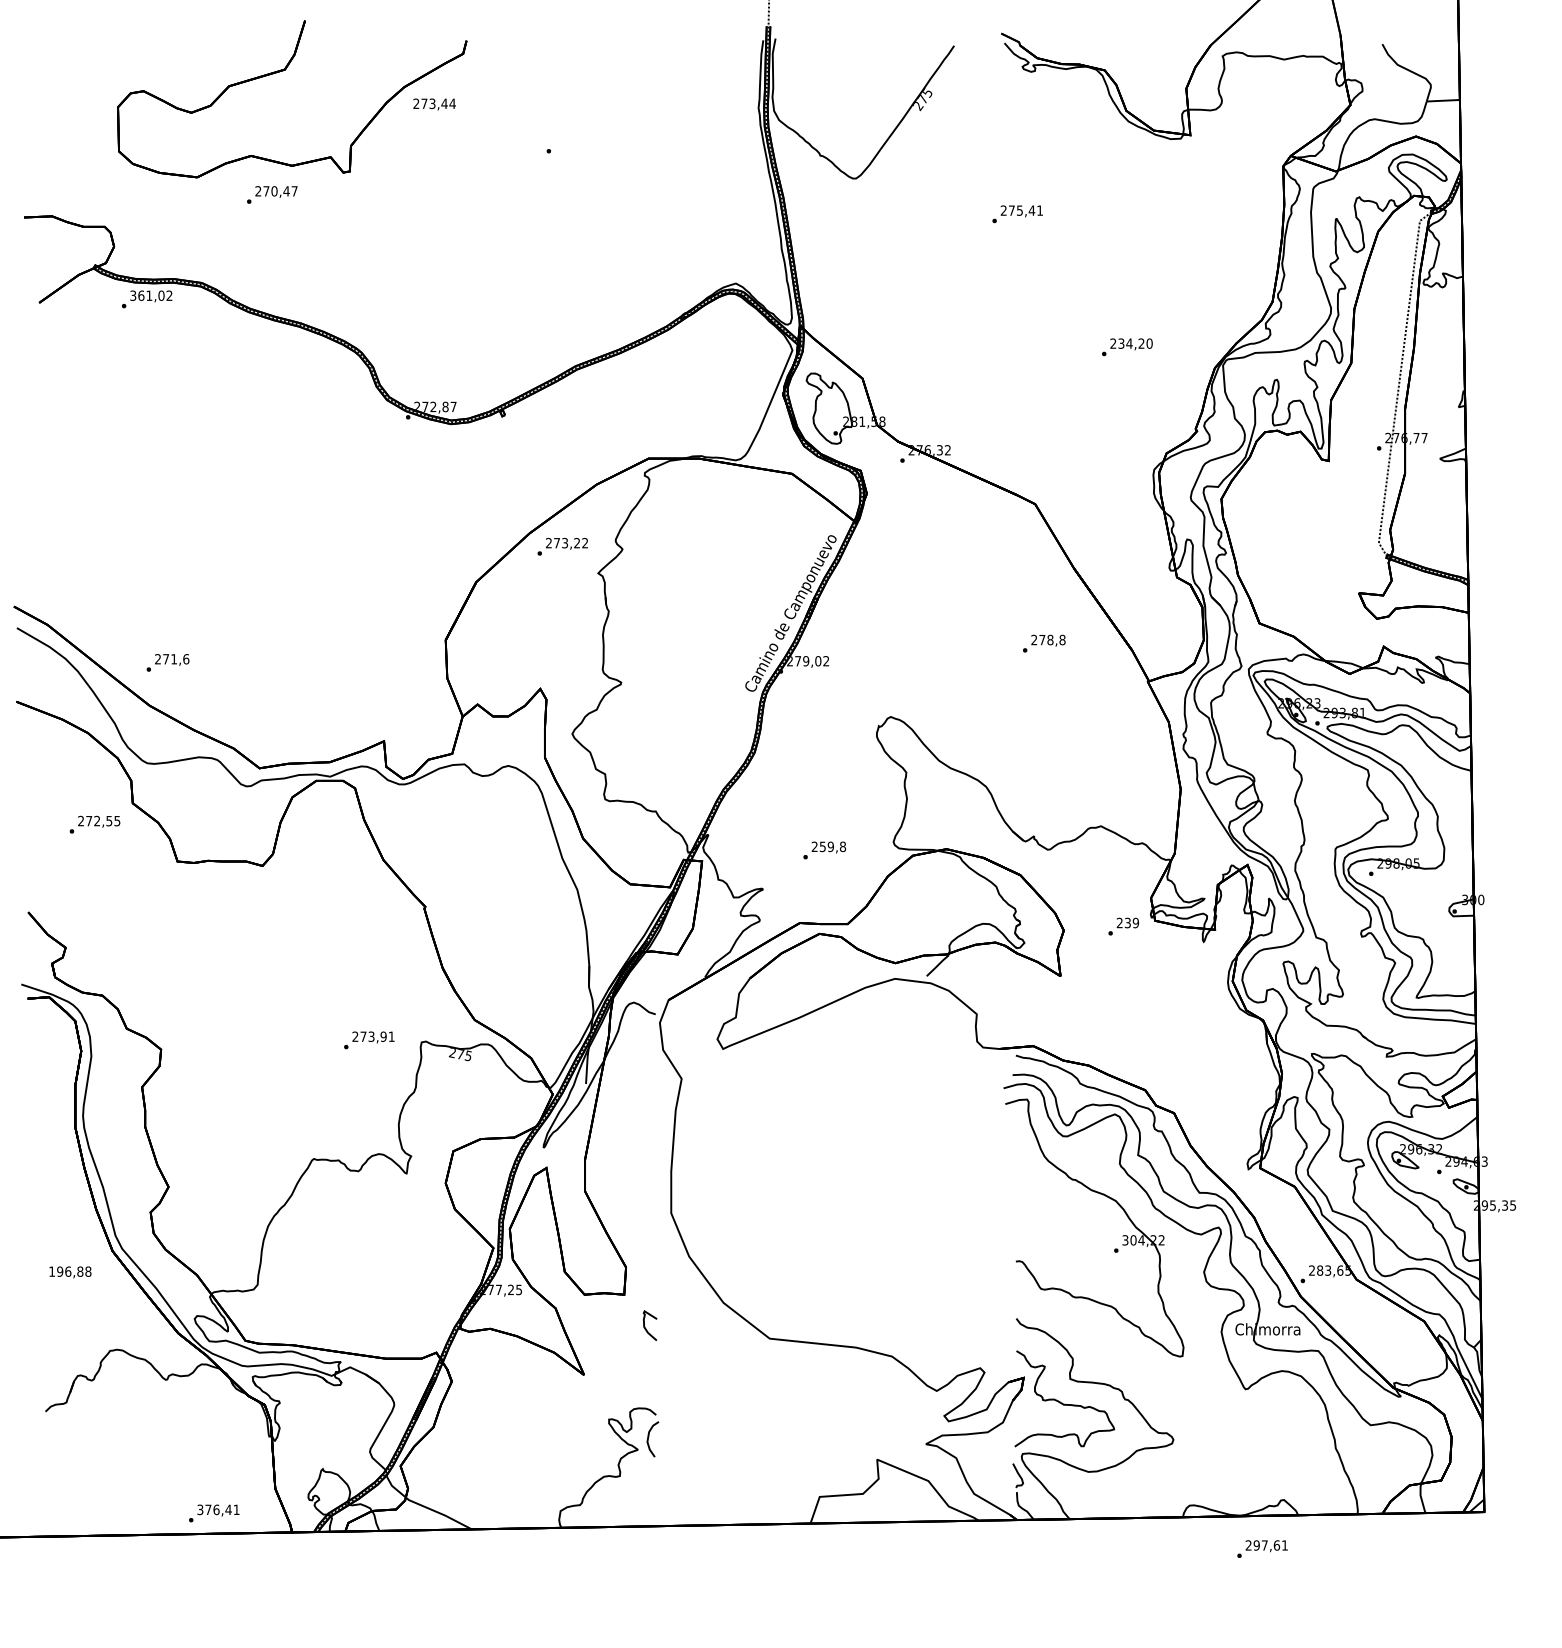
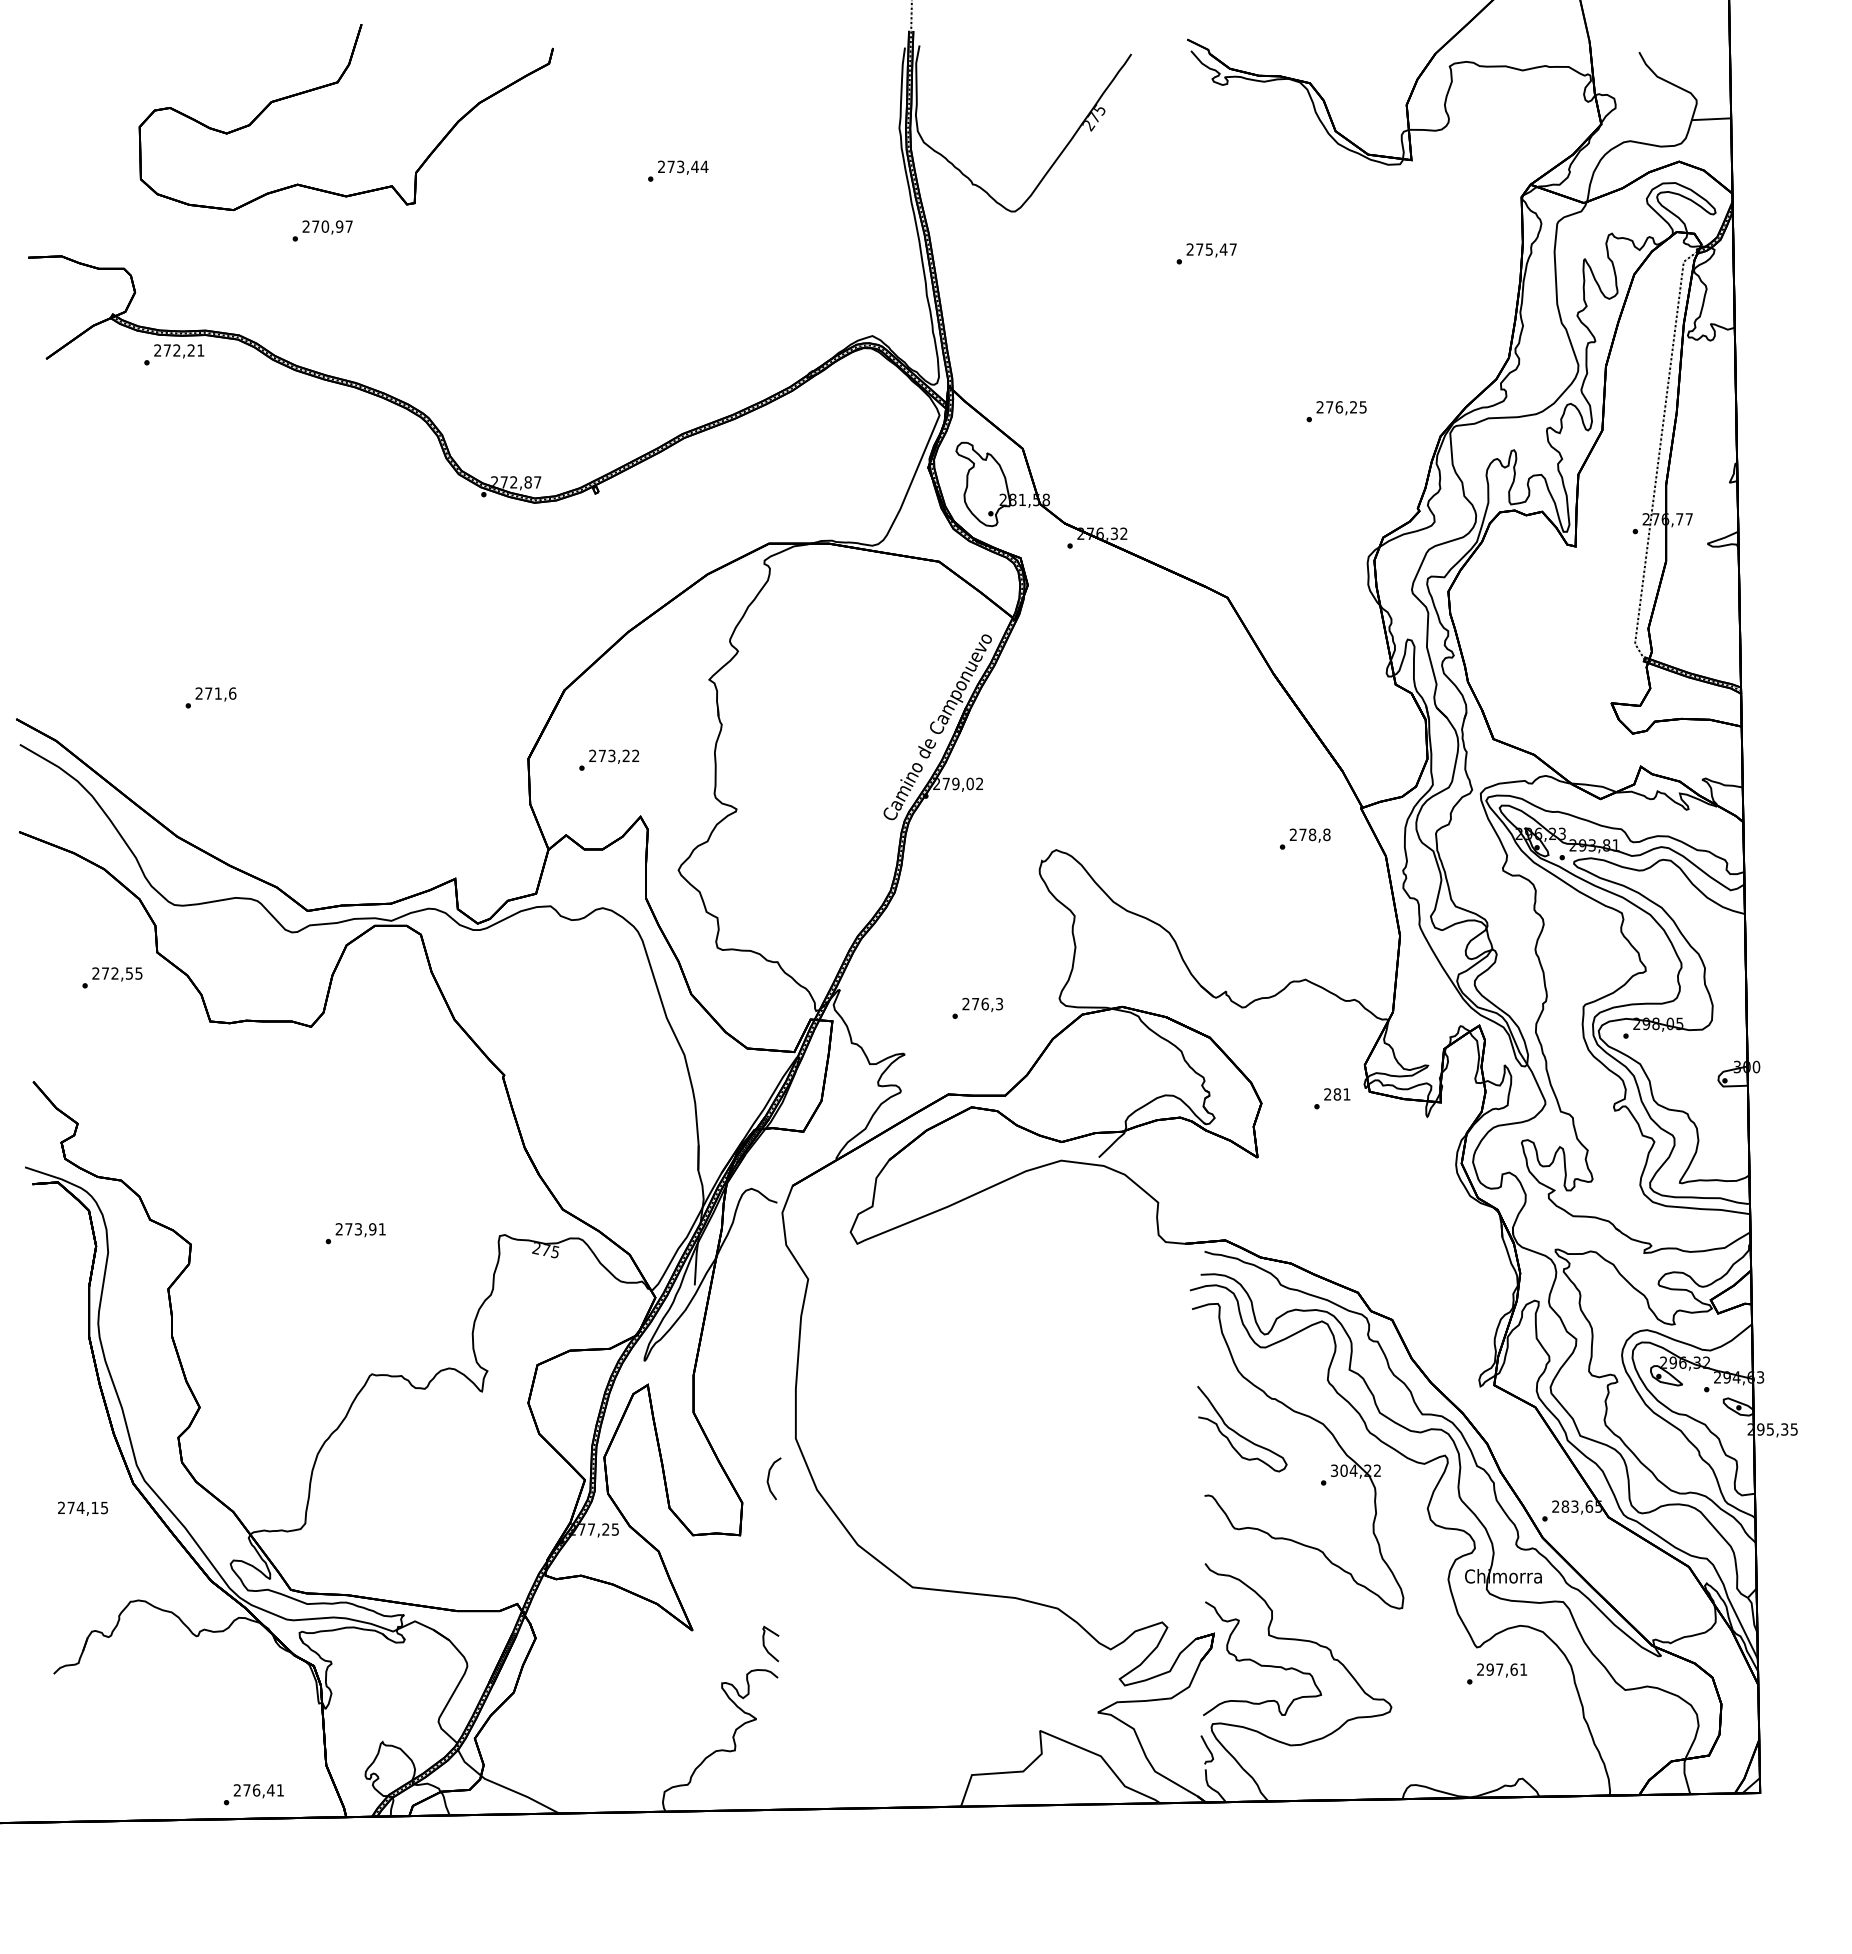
text: (434, 104) -> (683, 167), moved
text: (286, 191) -> (339, 226), 270,47 -> 270,97
text: (1039, 210) -> (1232, 249), 275,41 -> 275,47
text: (150, 295) -> (178, 350), 361,02 -> 272,21
text: (1135, 343) -> (1346, 407), 234,20 -> 276,25
text: (563, 546) -> (609, 759), moved
text: (1044, 643) -> (1305, 838), moved
text: (167, 662) -> (210, 697), moved
text: (832, 846) -> (987, 1003), 259,8 -> 276,3
text: (1131, 923) -> (1341, 1094), 239 -> 281
text: (369, 1040) -> (355, 1233), moved
curve: (1046, 1209) -> (1240, 1434), added
text: (70, 1271) -> (83, 1507), 196,88 -> 274,15
curve: (646, 1328) -> (766, 1647), moved
curve: (649, 1439) -> (769, 1478), moved
text: (199, 1509) -> (236, 1790), 376,41 -> 276,41
text: (1262, 1548) -> (1496, 1673), moved

